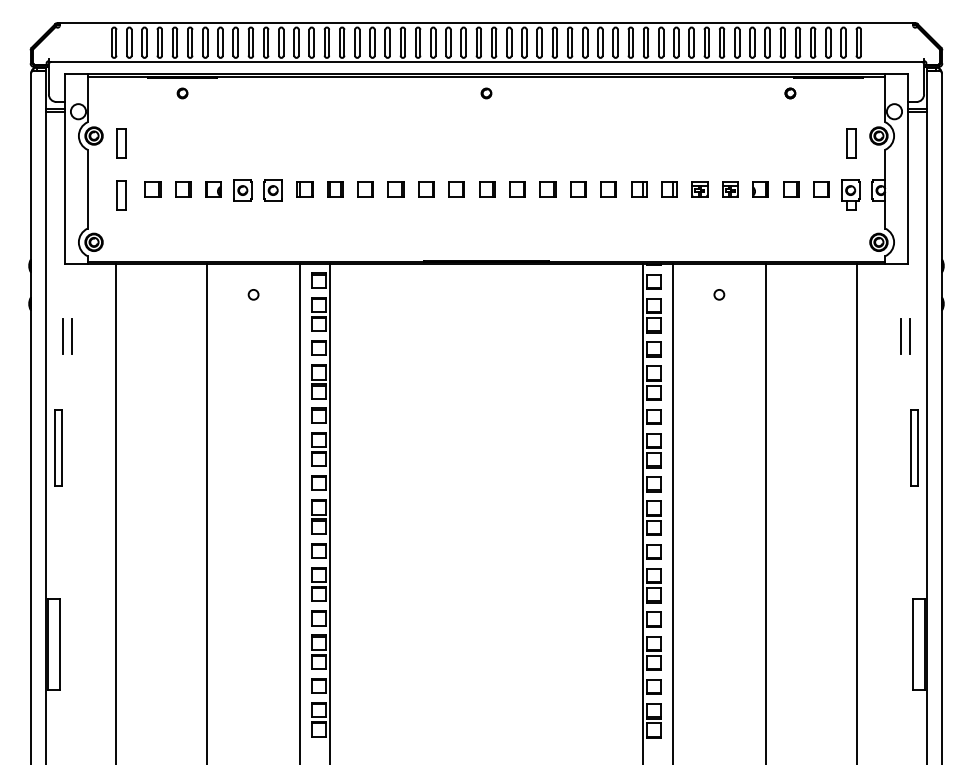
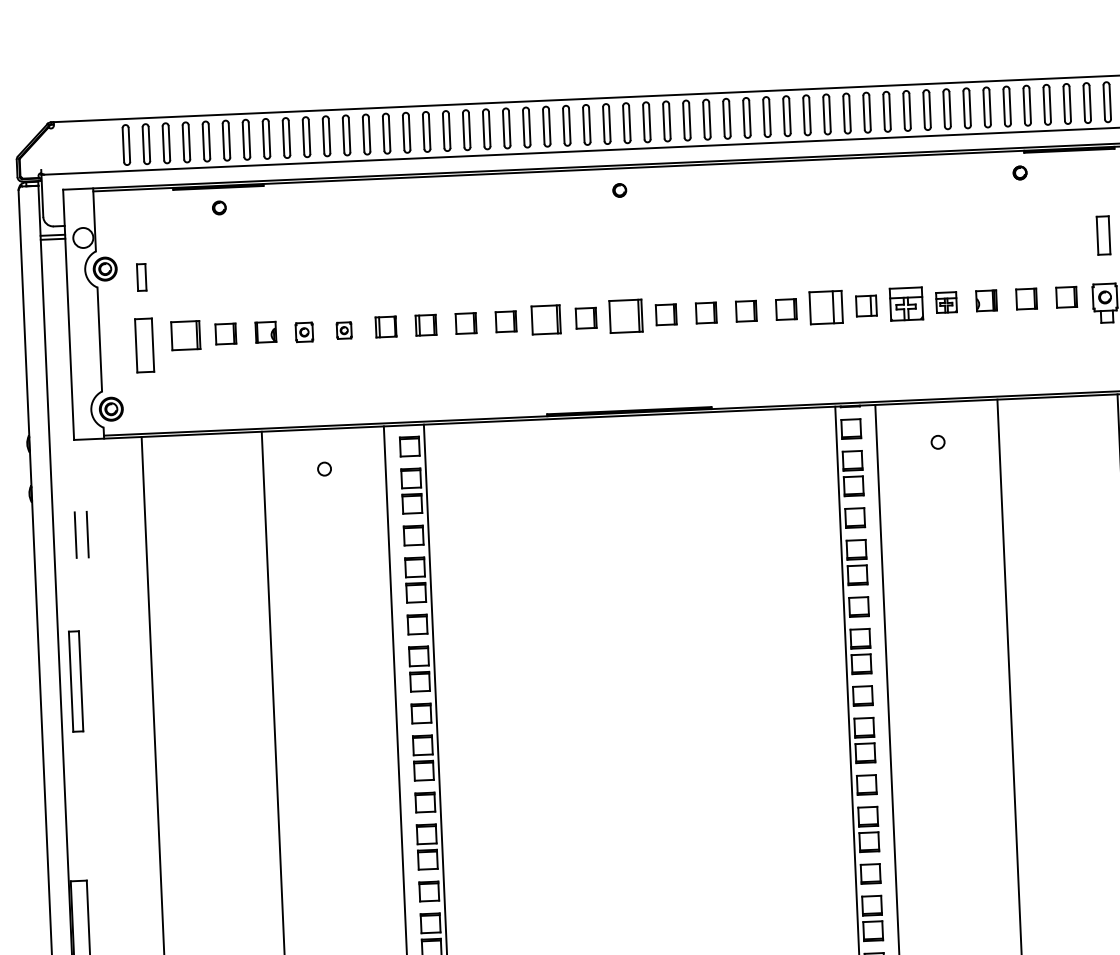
part: (121, 143) -> (141, 277), size x0.7
part: (152, 189) -> (185, 336), size x1.4
part: (426, 189) -> (546, 320), size x1.4
part: (487, 189) -> (626, 316), size x1.6
part: (639, 189) -> (826, 308), size x1.6
part: (699, 189) -> (905, 304), size x1.6
part: (242, 190) -> (303, 332), size x0.7
part: (272, 190) -> (343, 330), size x0.6
part: (121, 195) -> (144, 345), size x1.4

